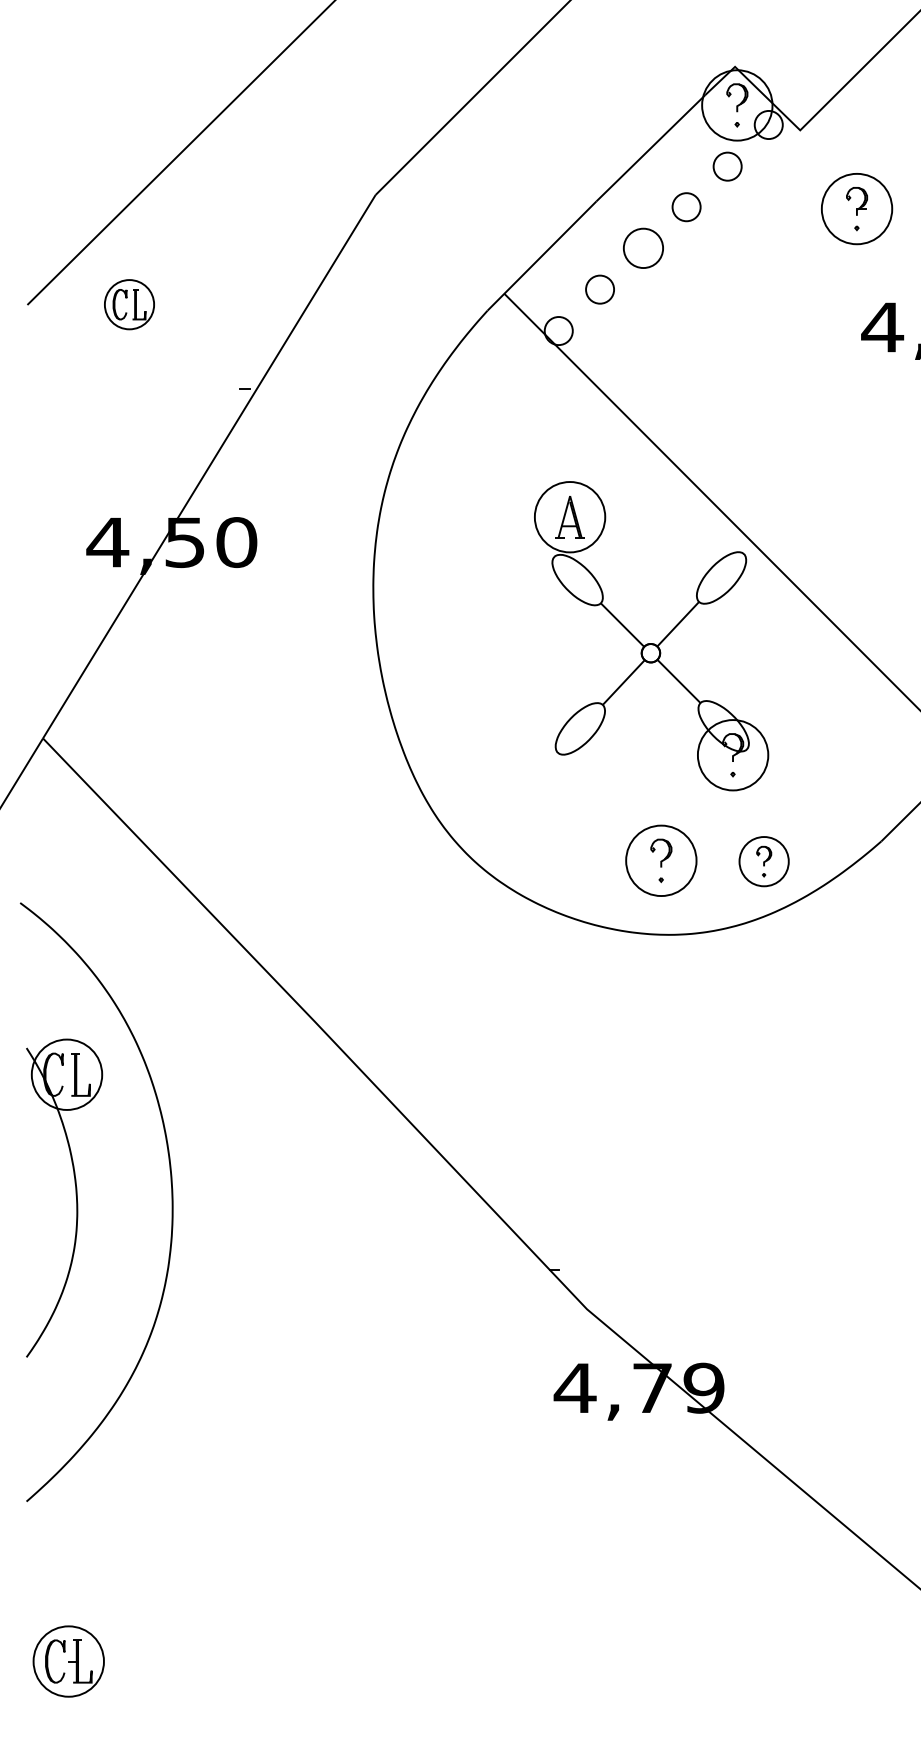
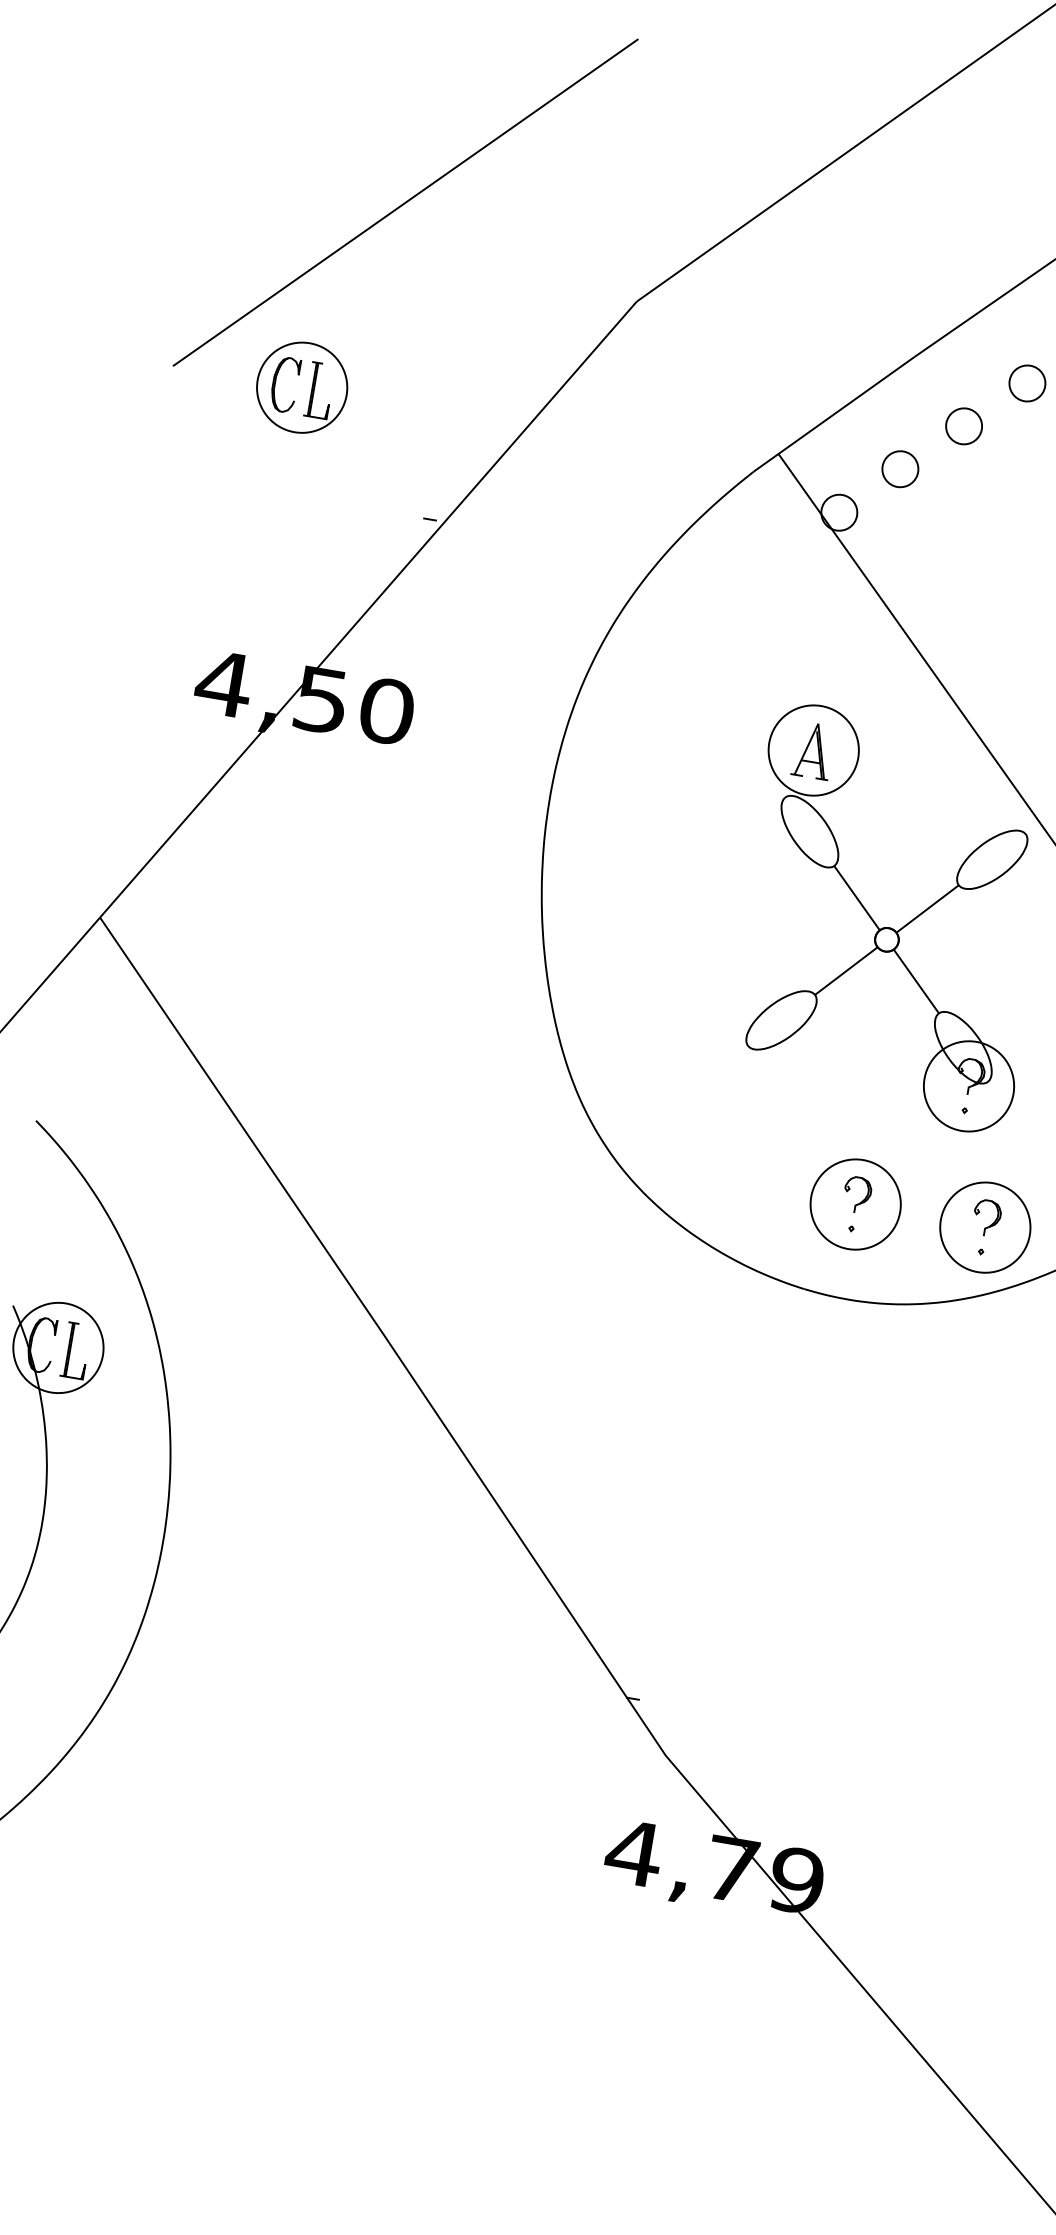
part: (643, 248) -> (964, 426), size x0.71
part: (129, 304) -> (302, 387), size x1.43
part: (764, 861) -> (985, 1227), size x1.43

